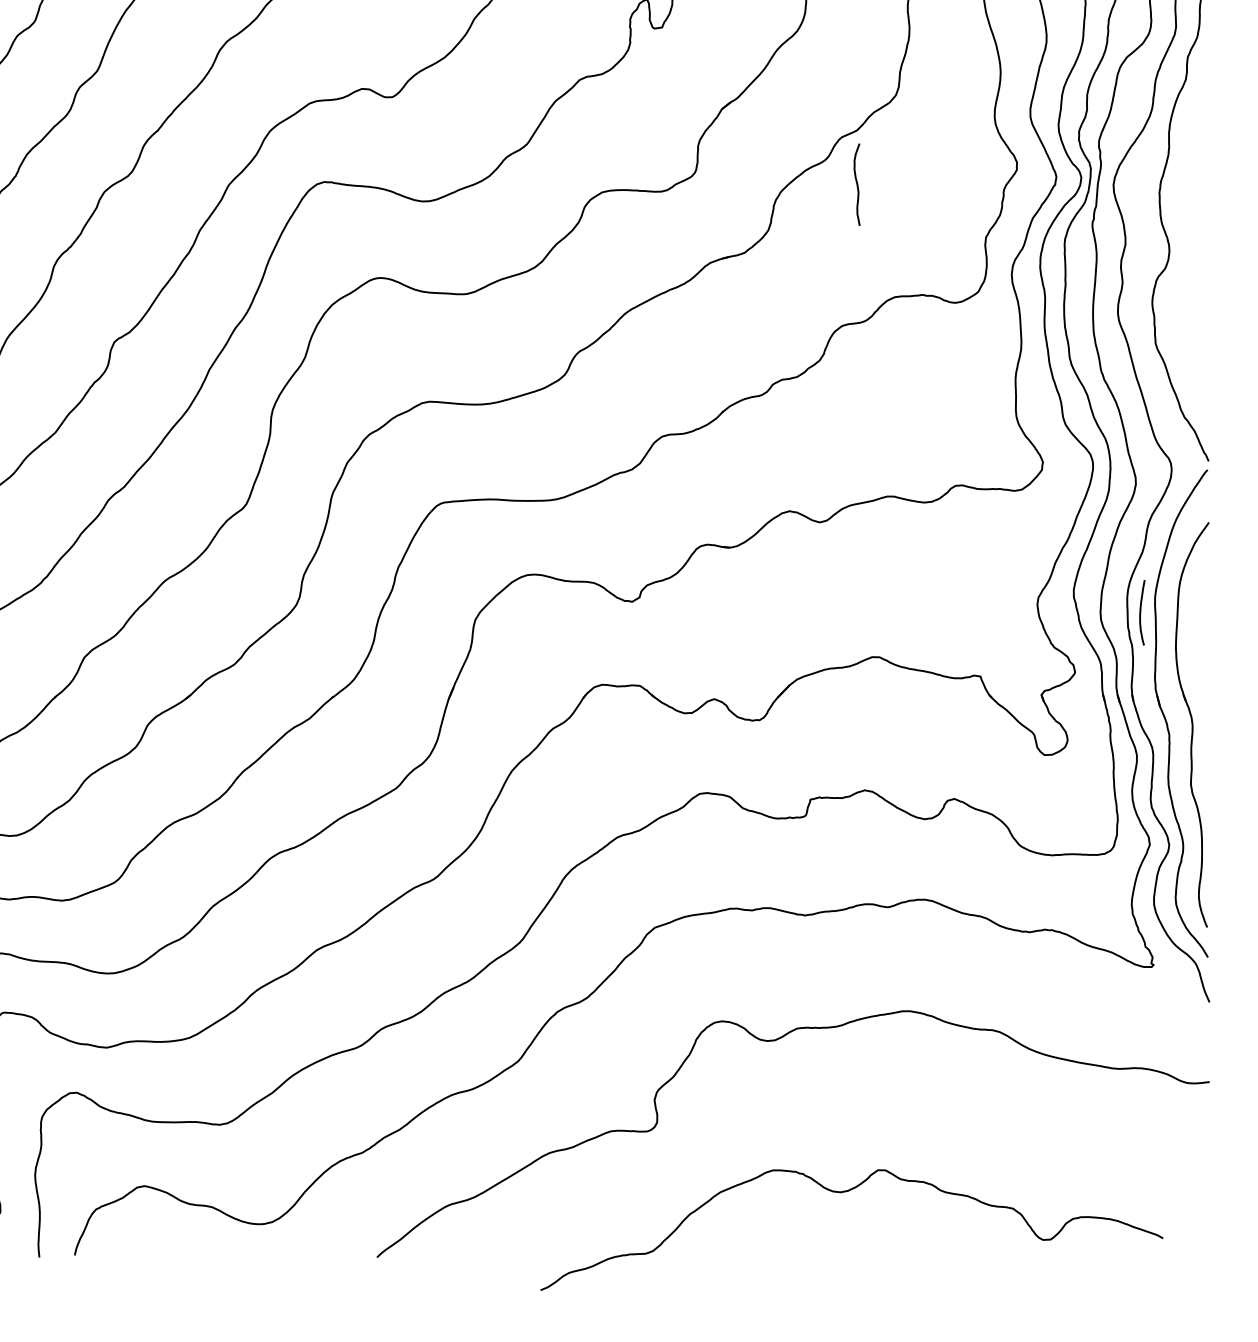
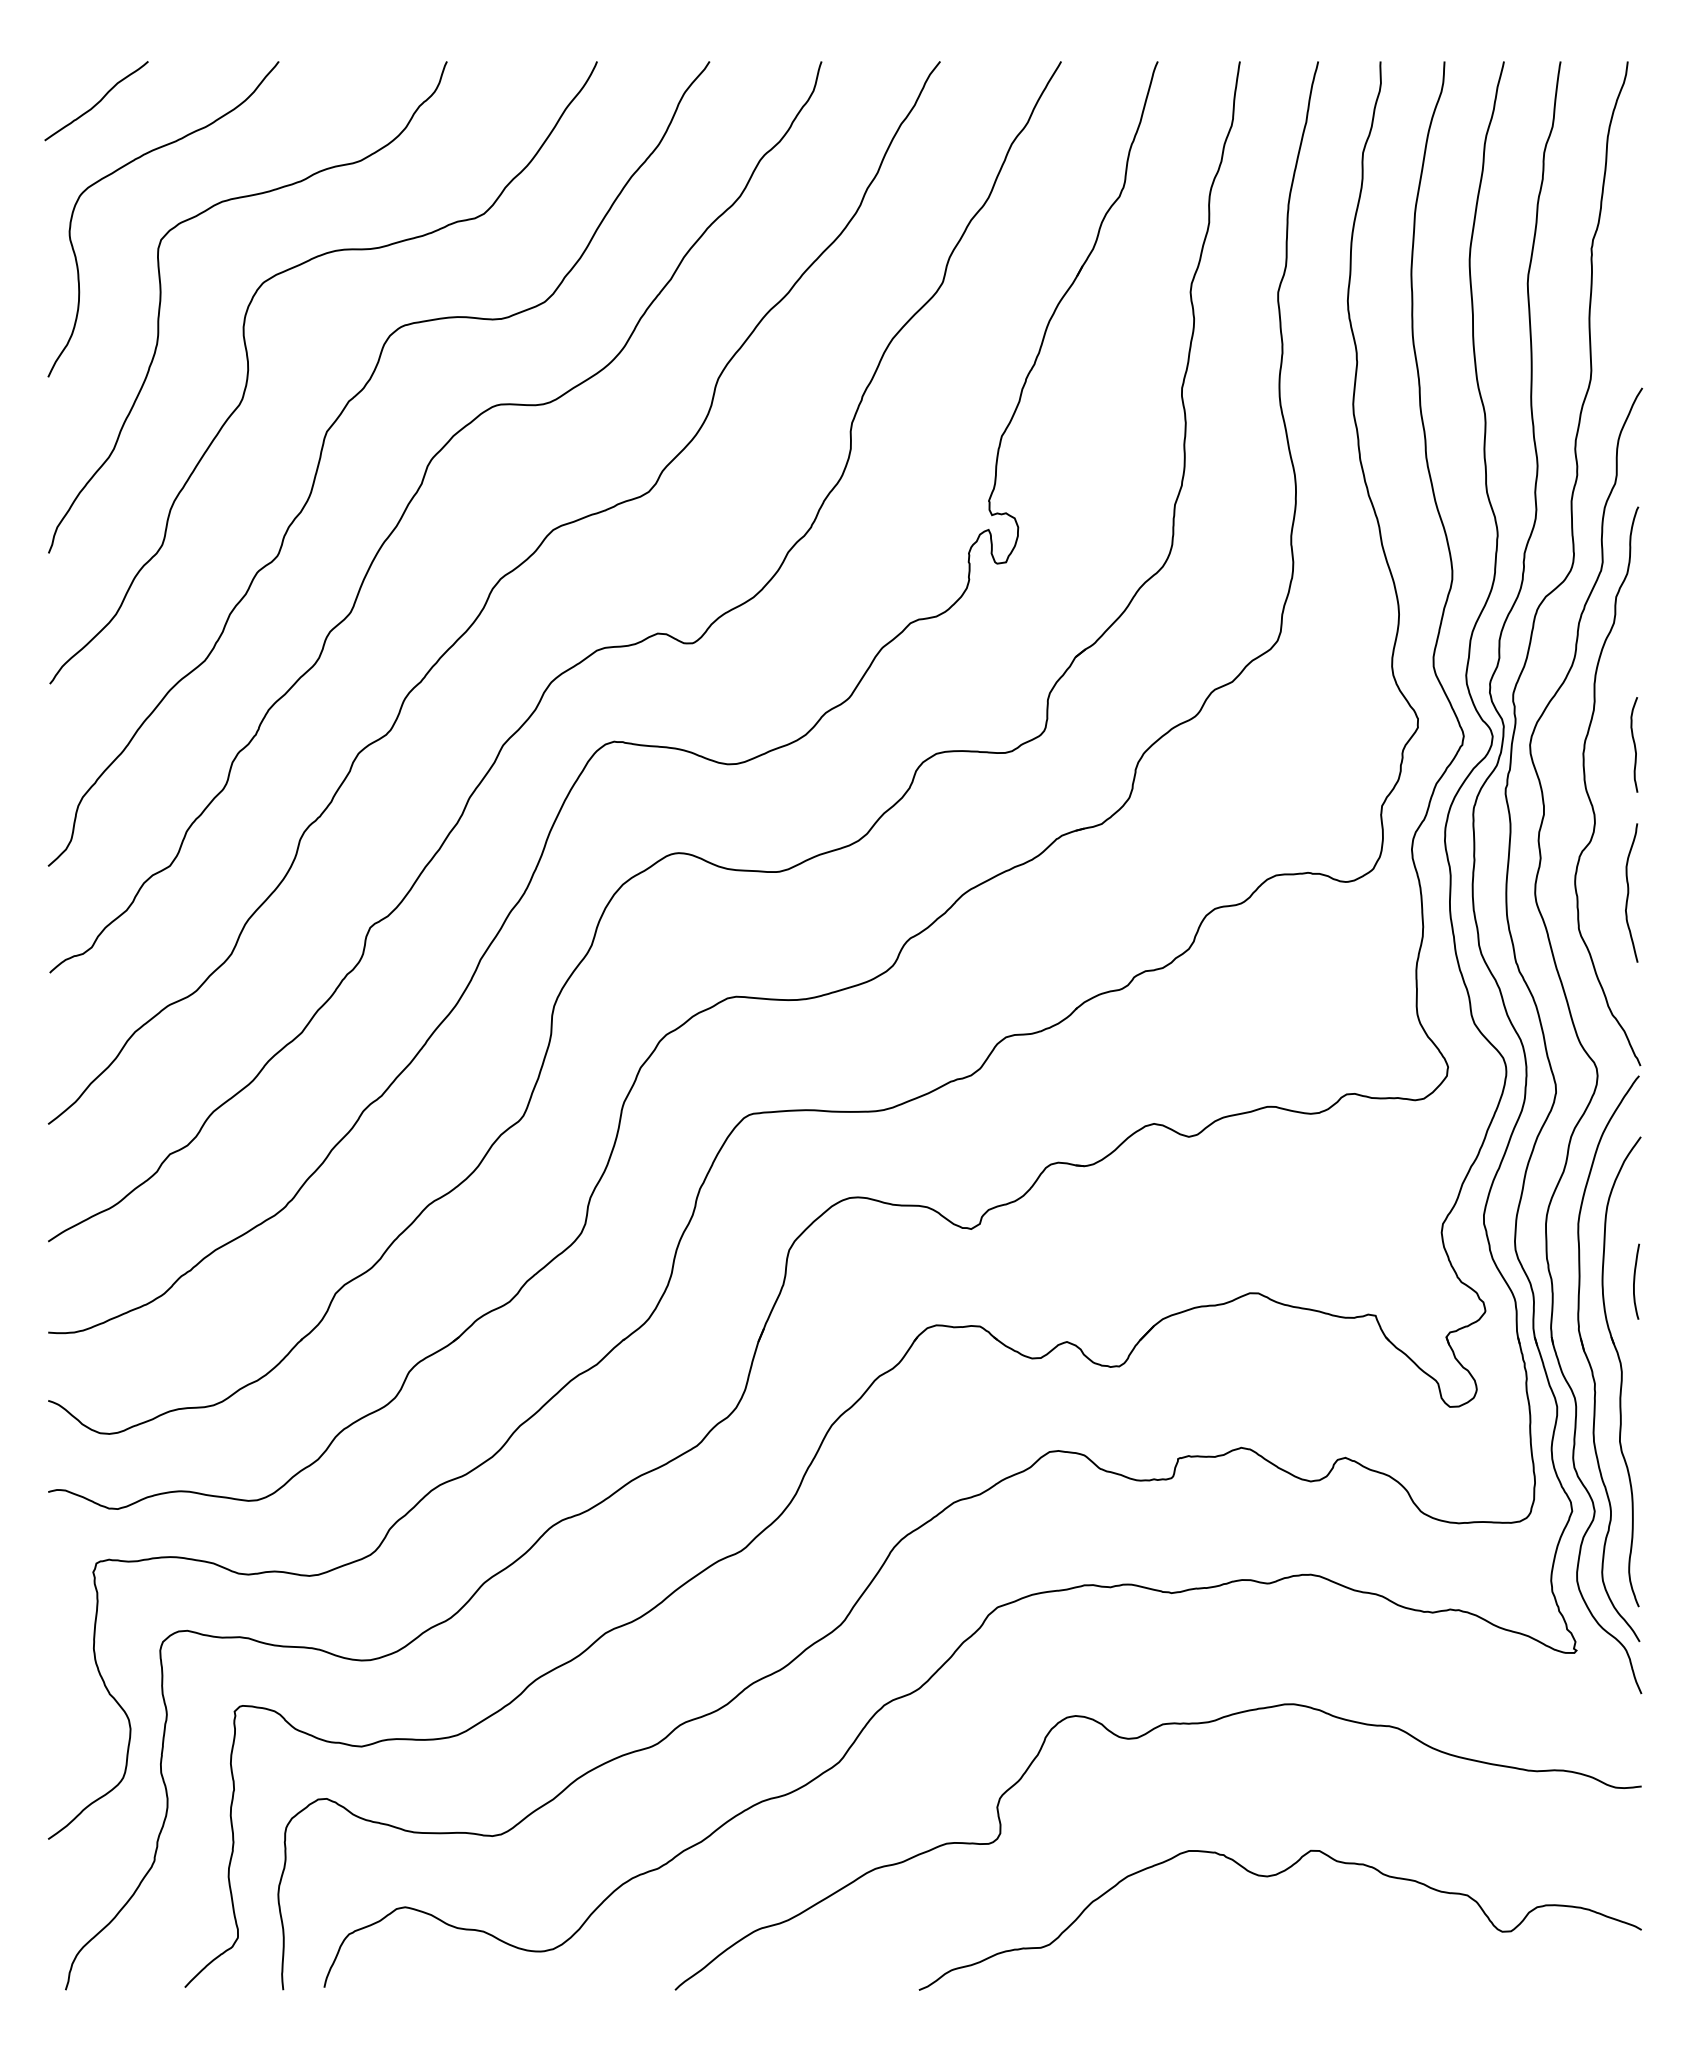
curve: (857, 184) -> (1634, 744), moved
curve: (1199, 311) -> (1629, 892), added
curve: (1141, 611) -> (1635, 1280), moved
curve: (845, 1192) -> (1273, 1876), moved

